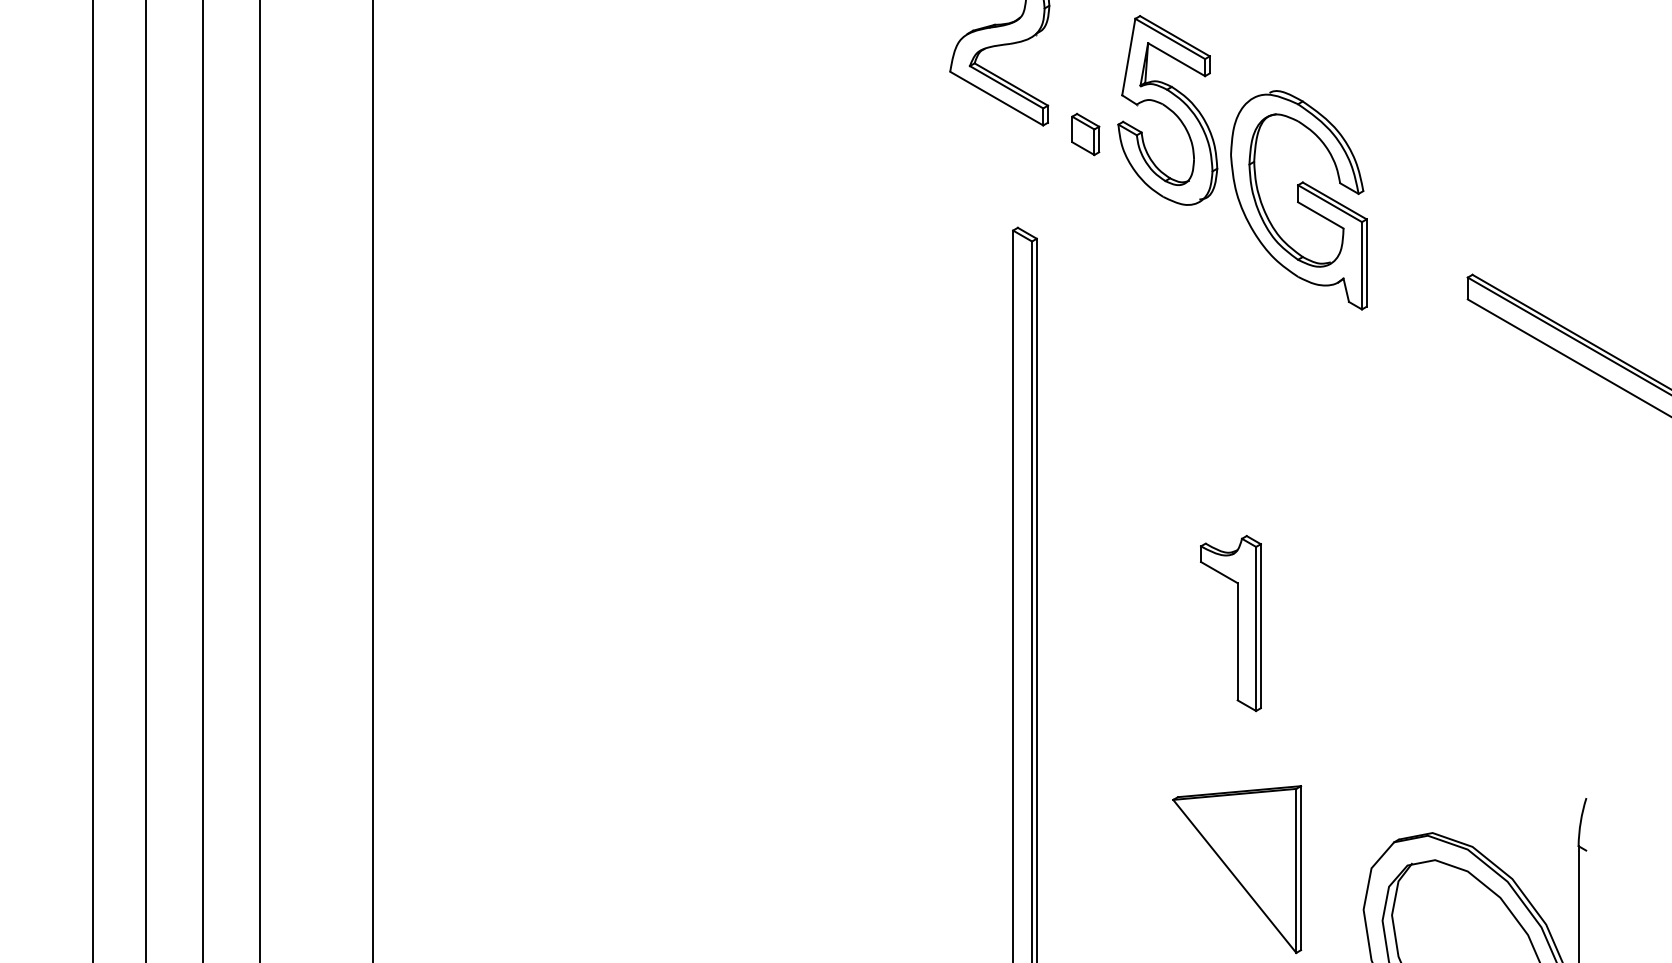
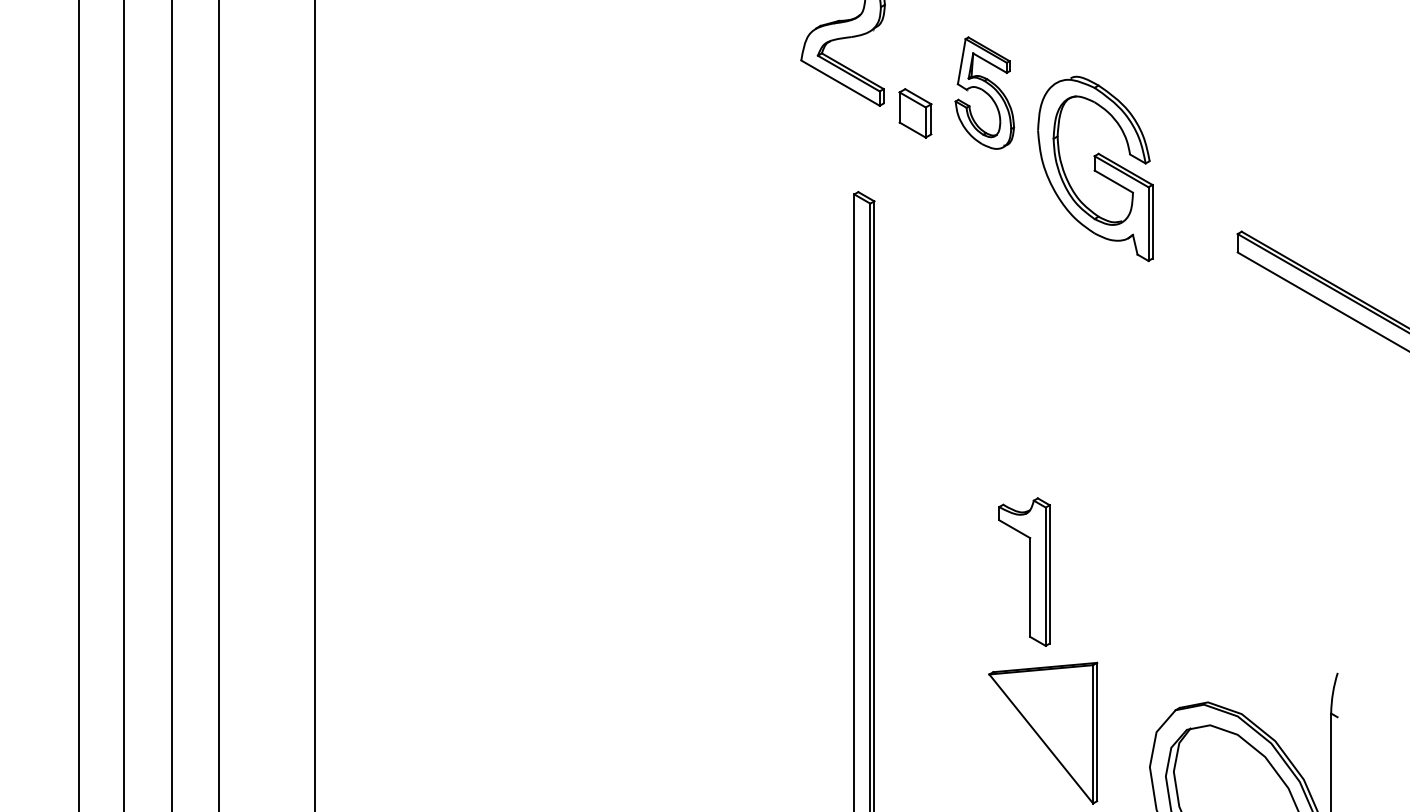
part: (1167, 110) -> (984, 93), size x0.7
part: (1085, 134) -> (915, 113), size x1.4
part: (1237, 623) -> (1030, 572), moved

